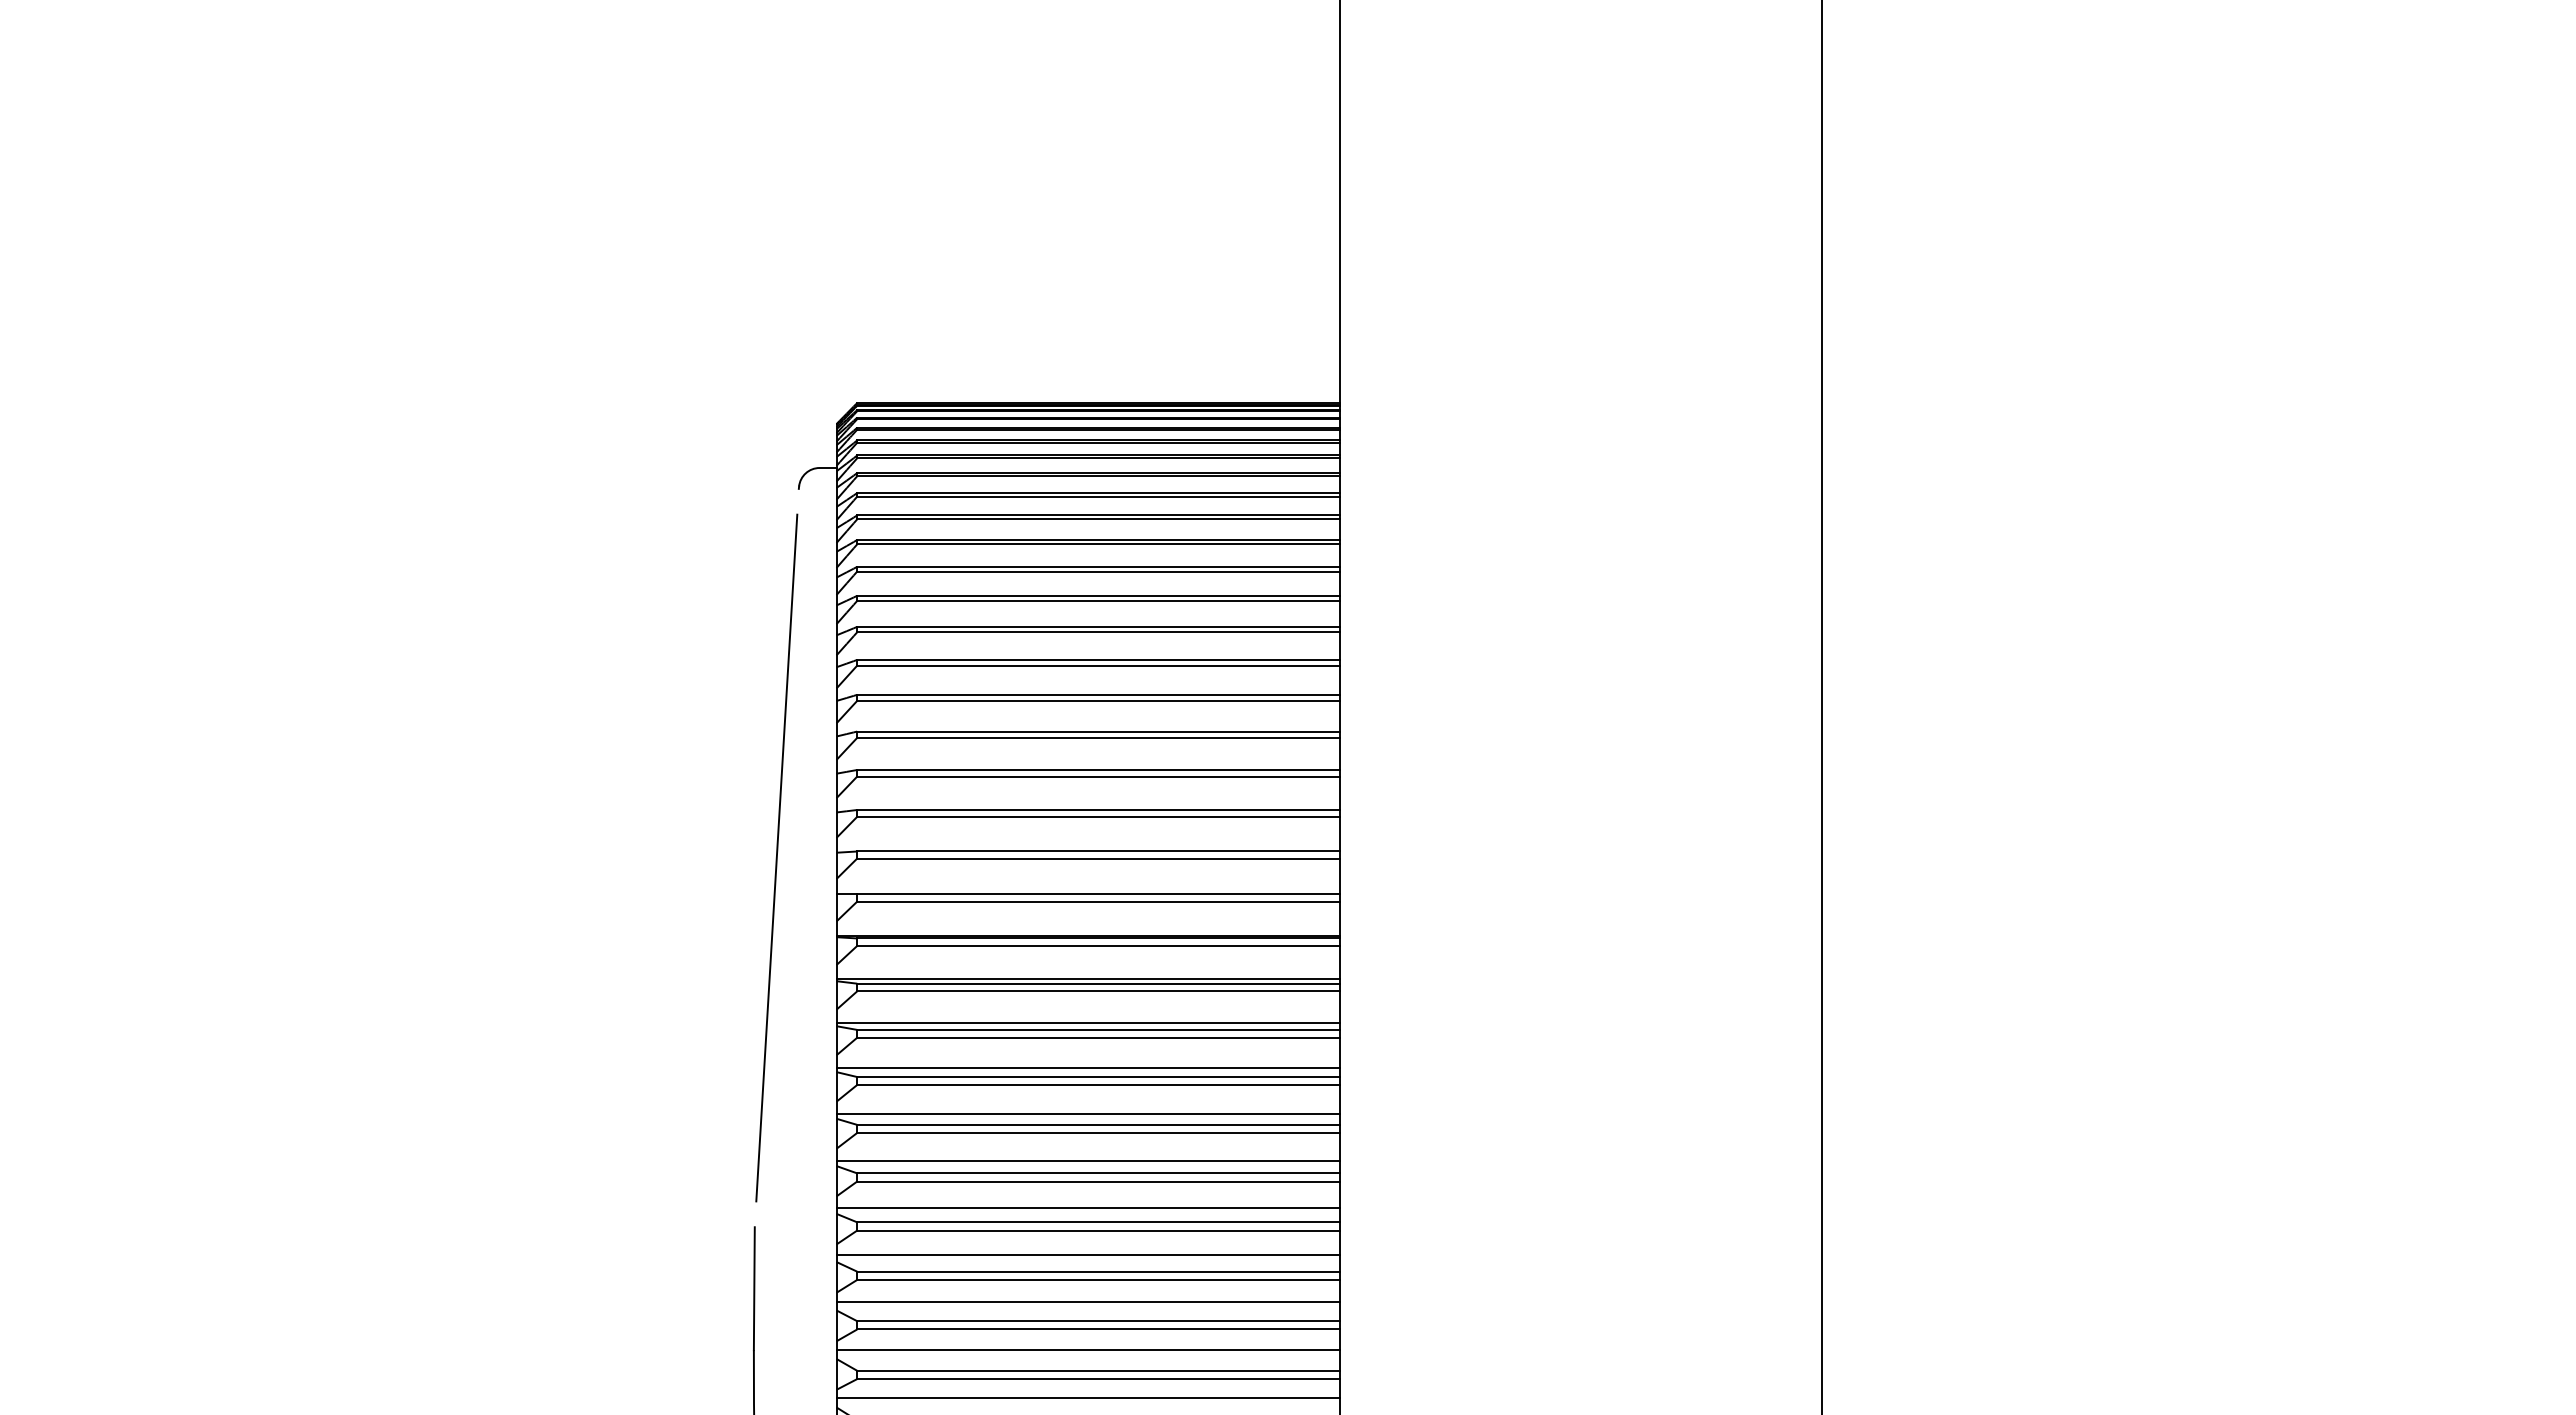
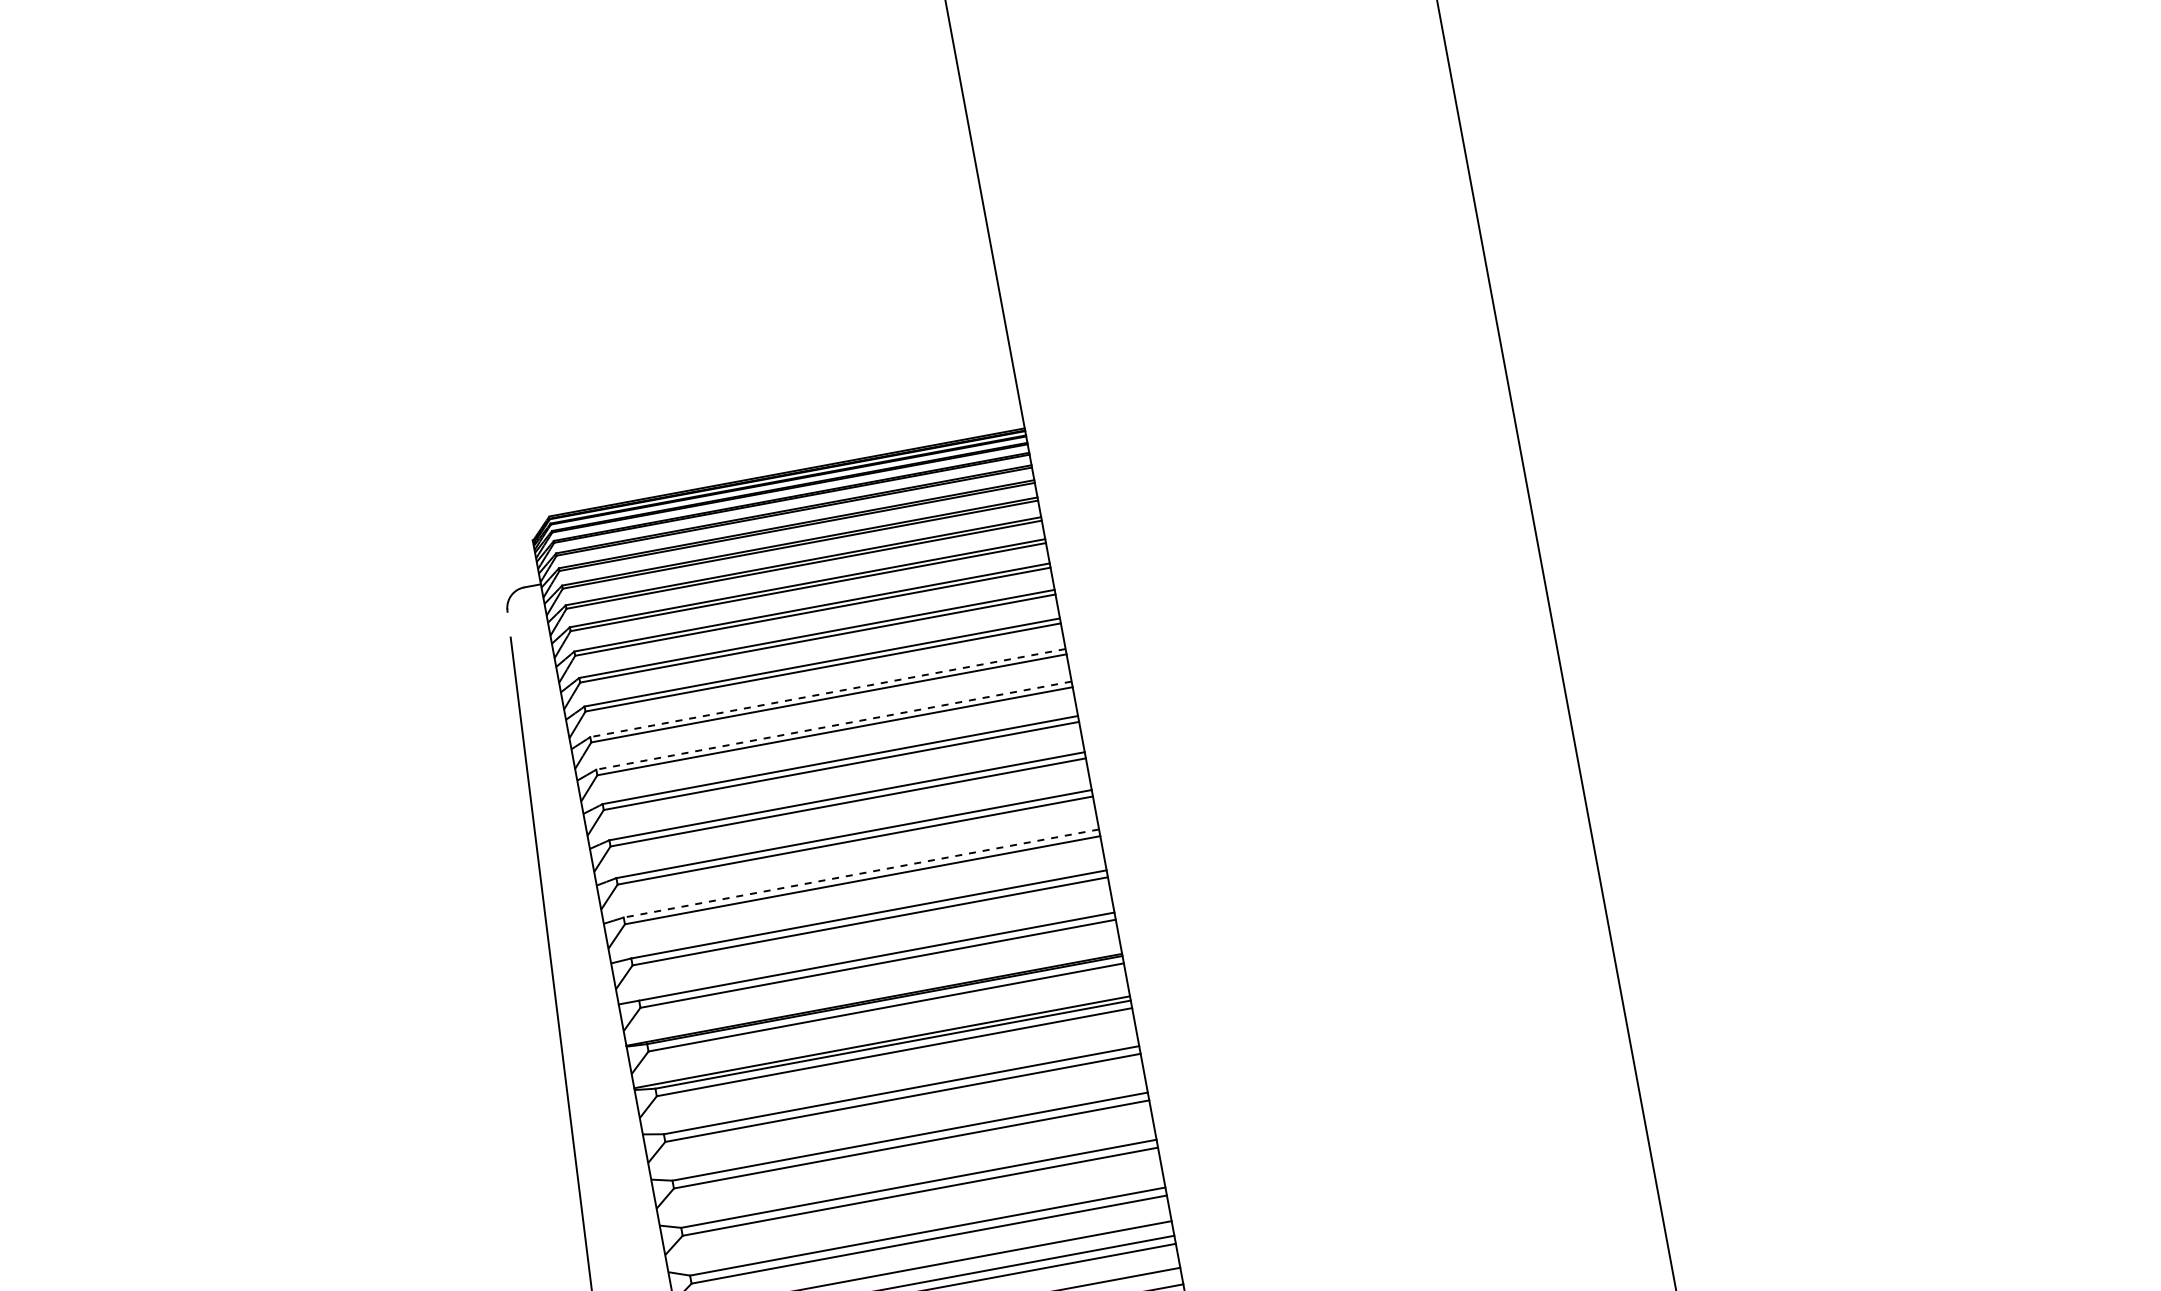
line: (1097, 626) -> (826, 692), solid -> dashed
line: (1097, 659) -> (832, 725), solid -> dashed
line: (1097, 810) -> (860, 874), solid -> dashed
line: (1087, 1023) -> (889, 1085), removed
line: (1087, 1068) -> (897, 1130), removed
line: (1087, 1114) -> (906, 1175), removed
line: (1087, 1160) -> (914, 1220), removed

